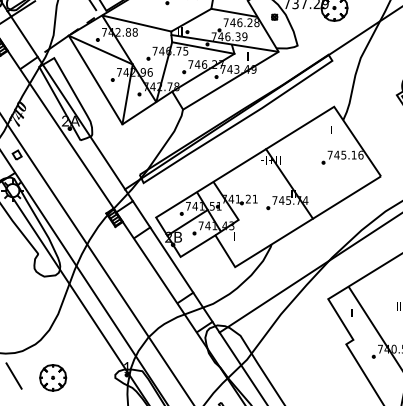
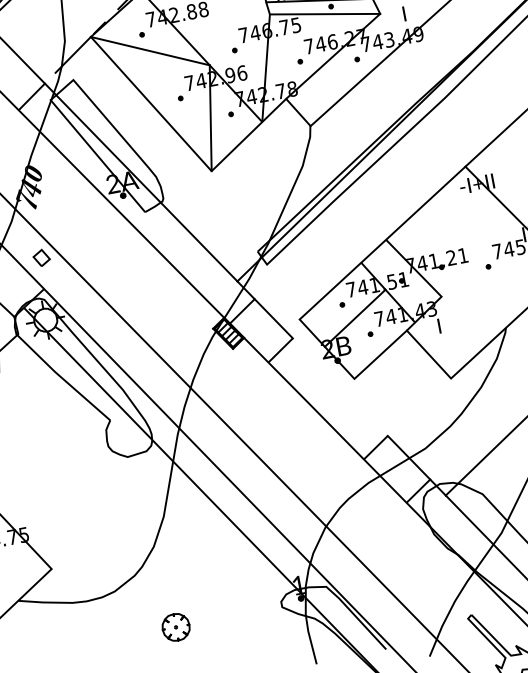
line: (171, 259) -> (339, 386), removed
line: (13, 375) -> (107, 636), removed
part: (53, 377) -> (176, 626), size x0.6

